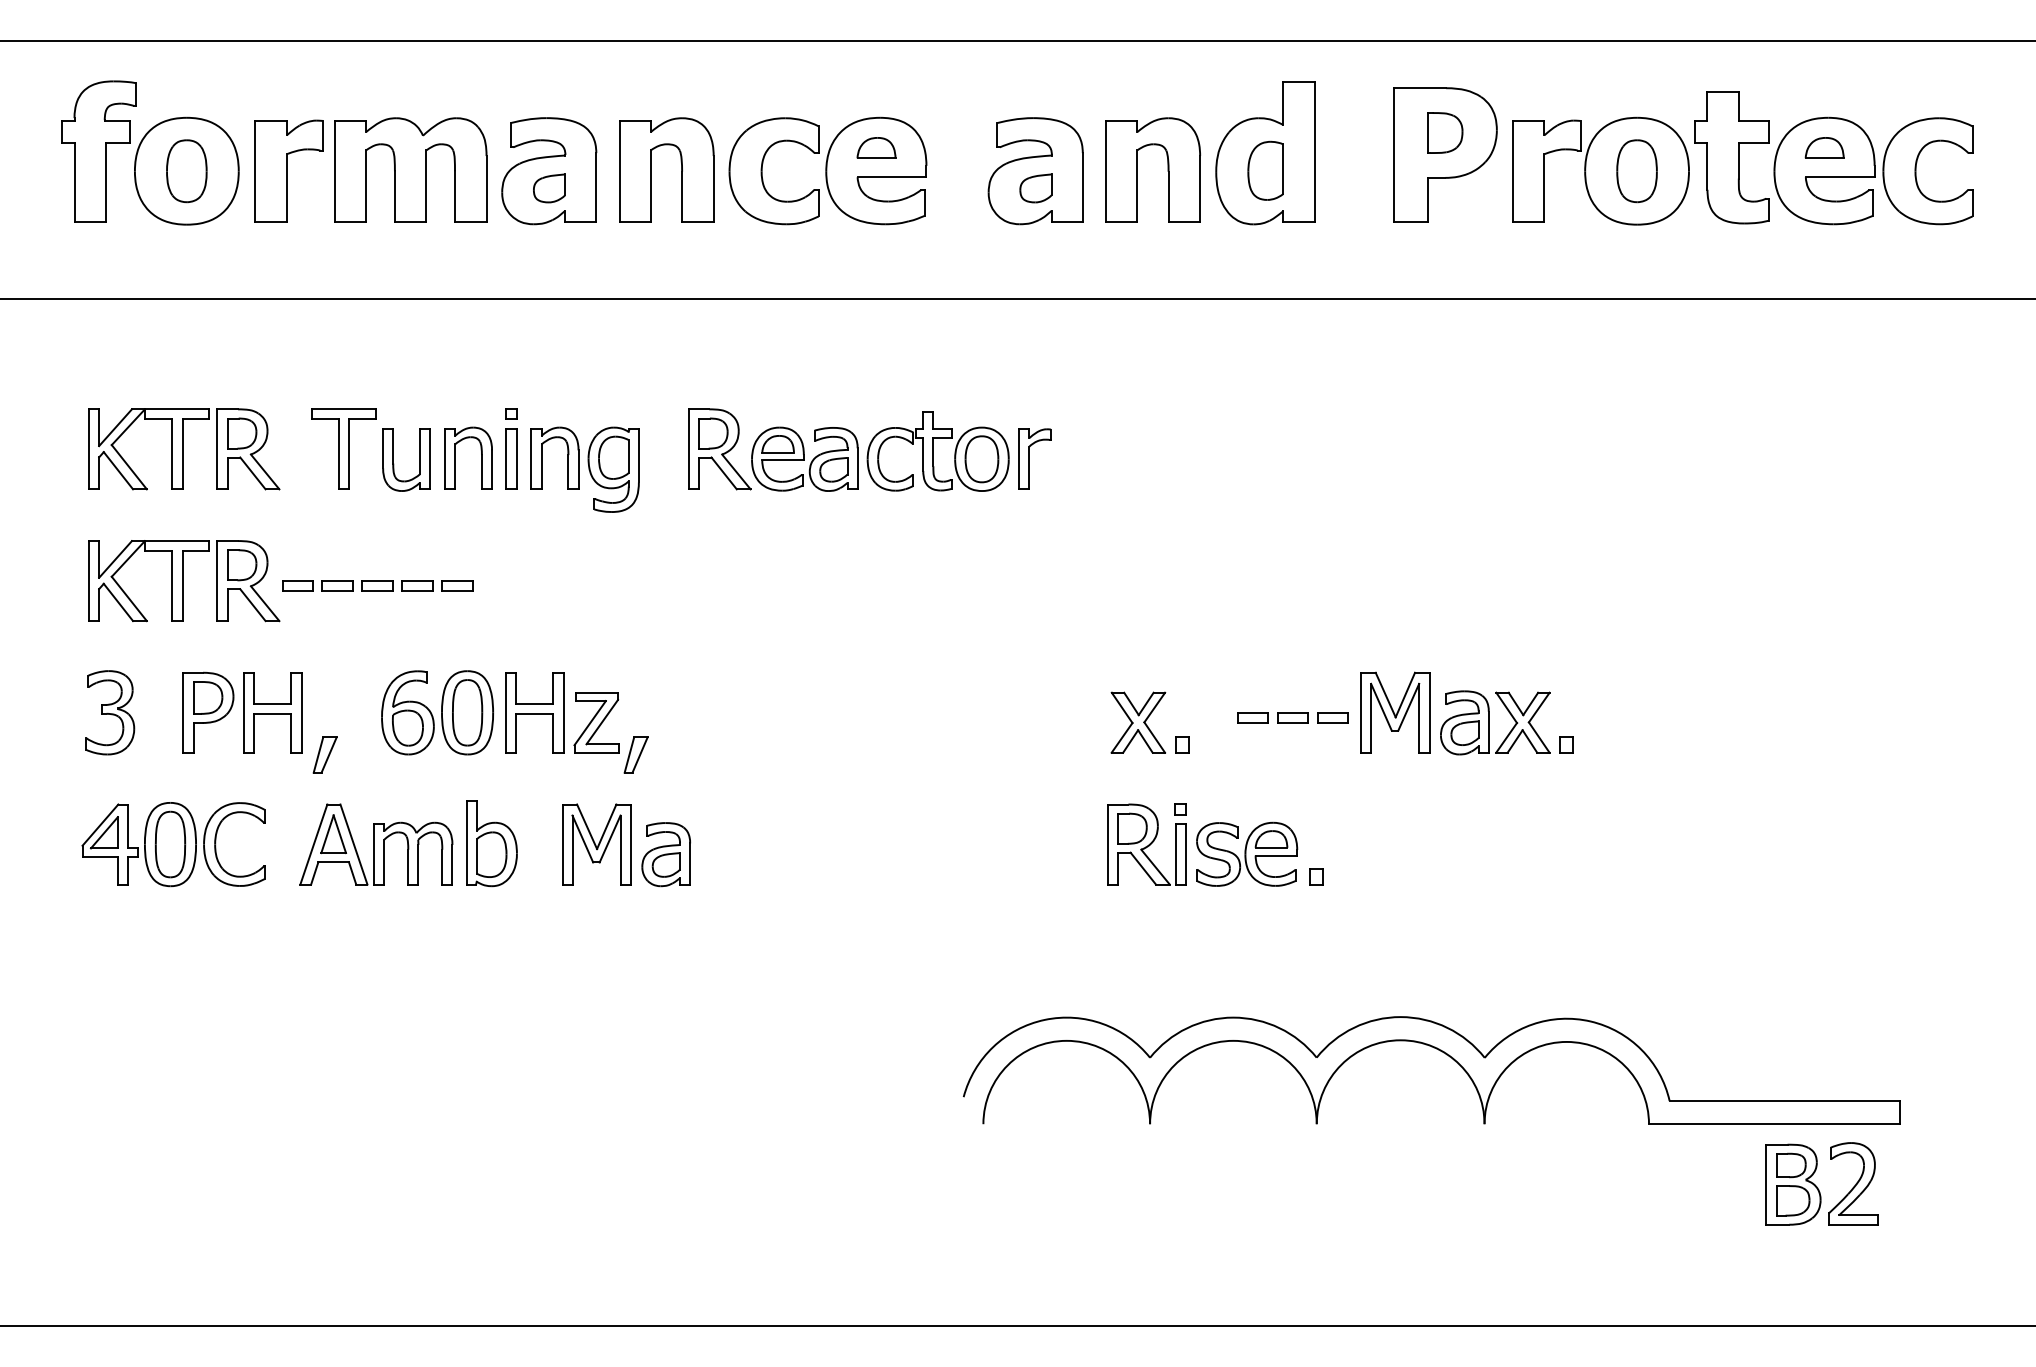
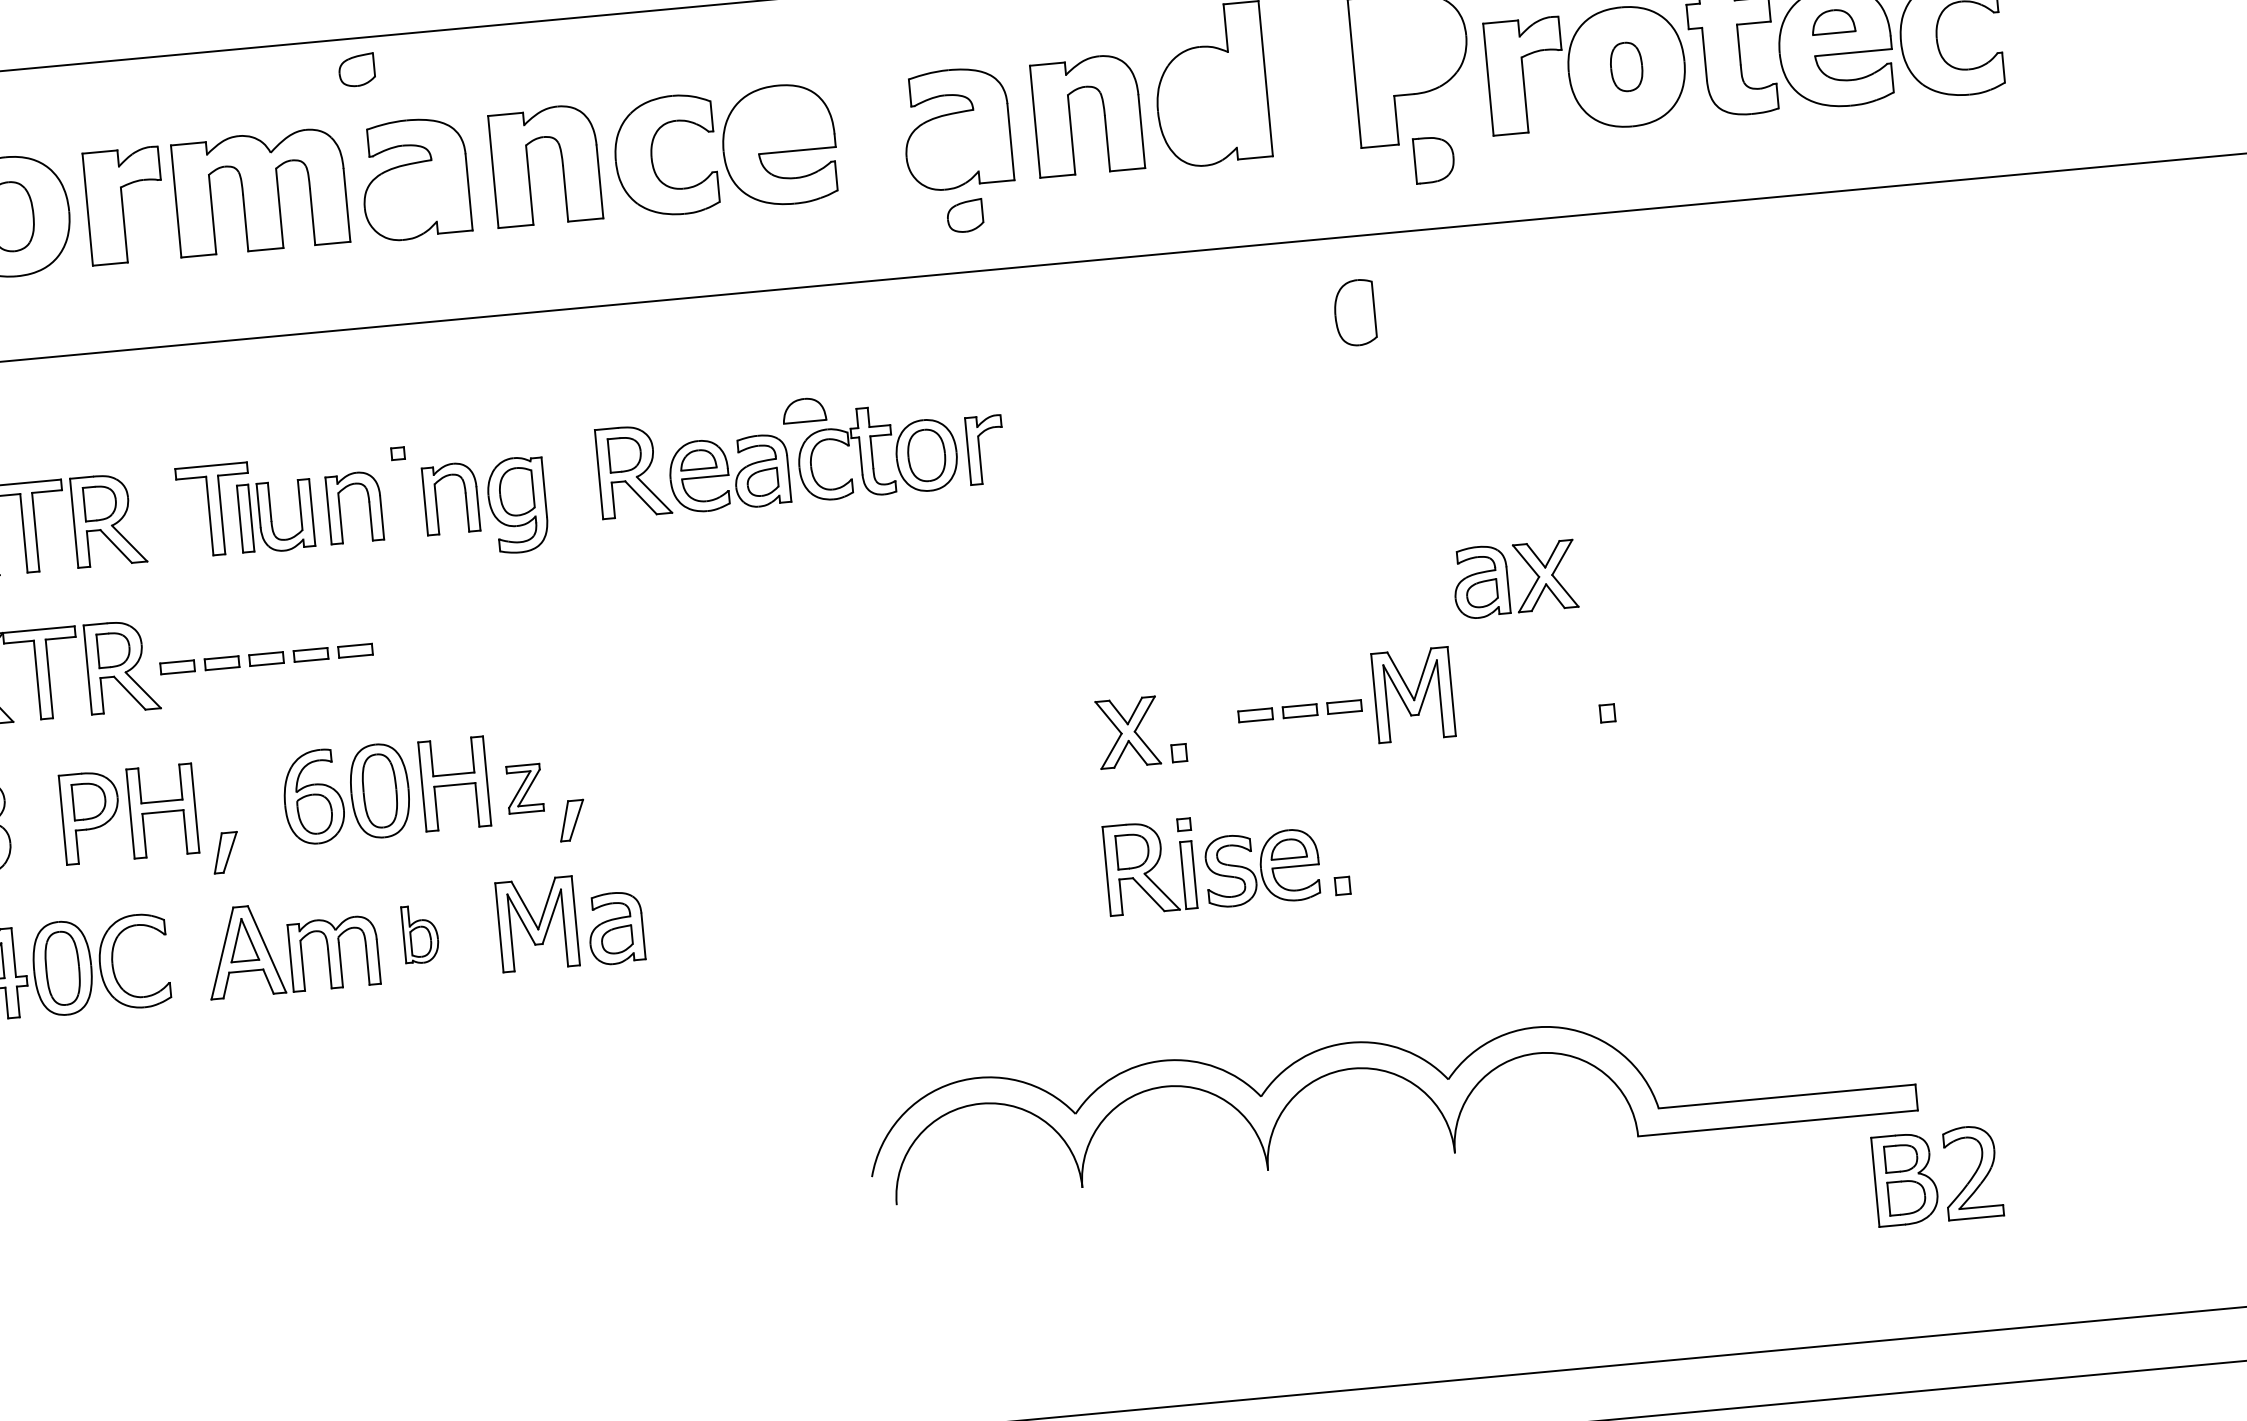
part: (1445, 132) -> (1434, 159), moved
part: (876, 147) -> (804, 409), moved
part: (1265, 170) -> (1354, 312), moved
part: (1636, 171) -> (1626, 67), size x0.7
part: (549, 188) -> (356, 70), moved
part: (1035, 188) -> (964, 216), moved
part: (511, 458) -> (245, 517), moved
part: (596, 722) -> (524, 788), size x0.7
part: (1495, 722) -> (1515, 578), moved
part: (491, 843) -> (420, 934), size x0.6
part: (1443, 1053) -> (1401, 1078), moved

